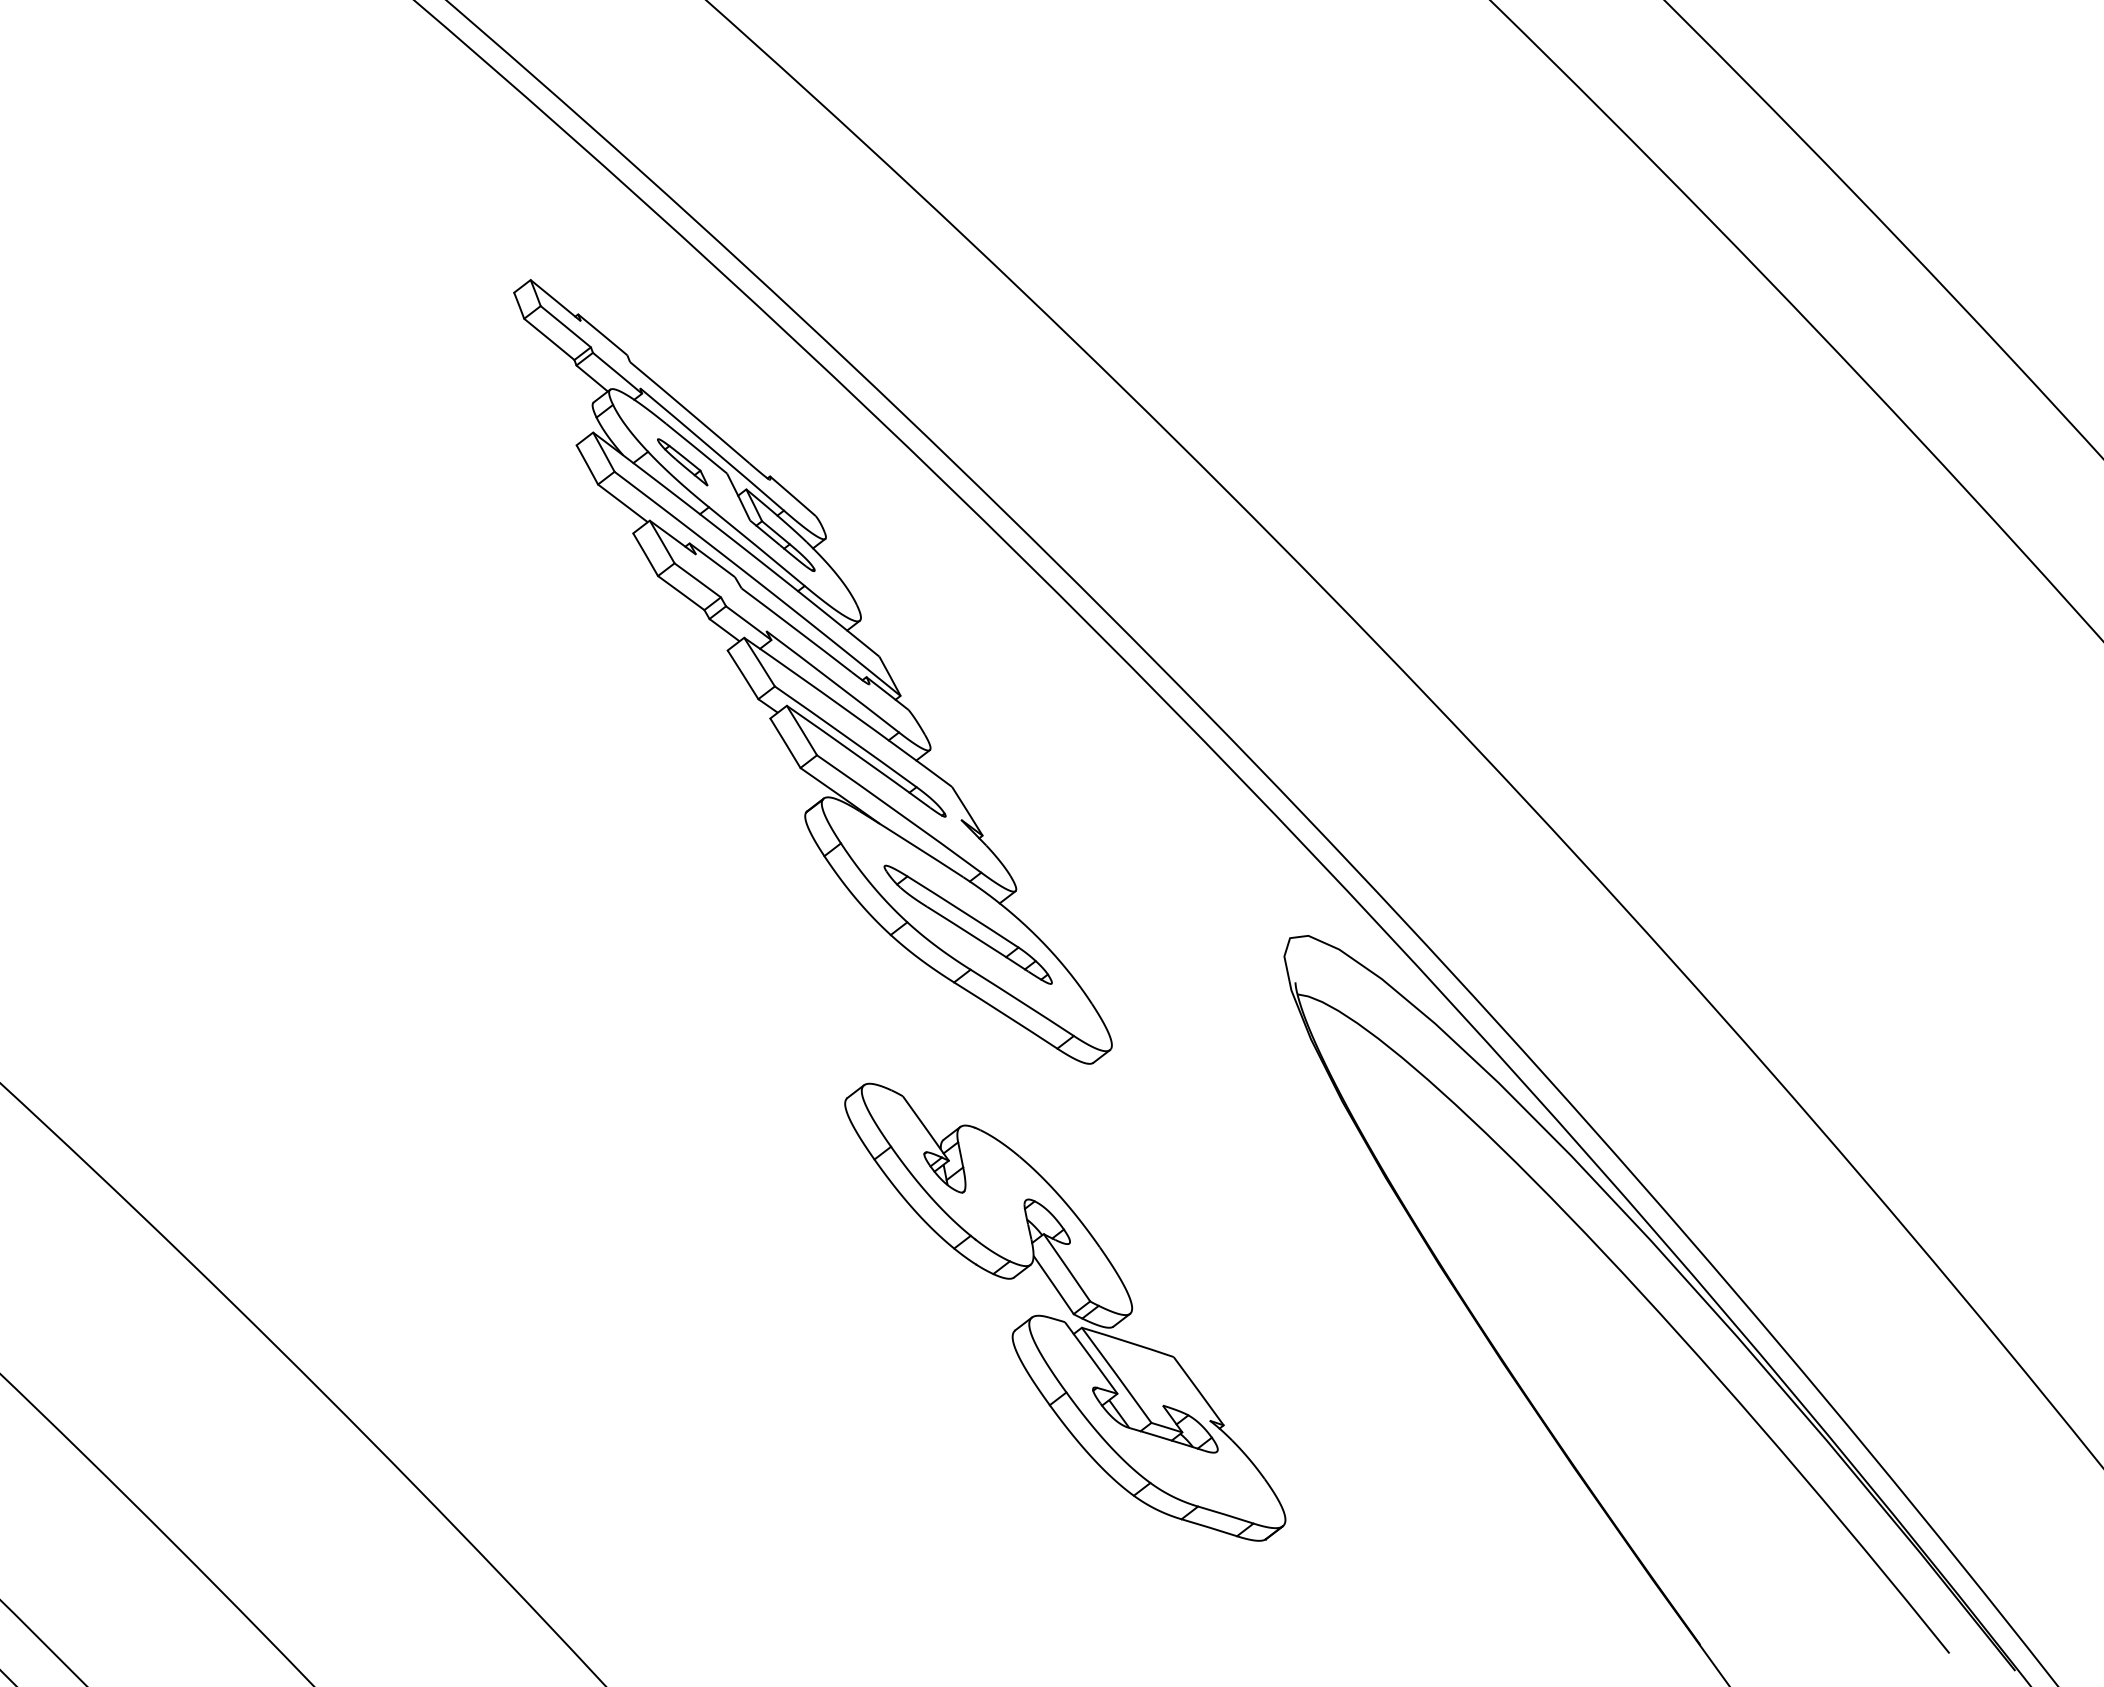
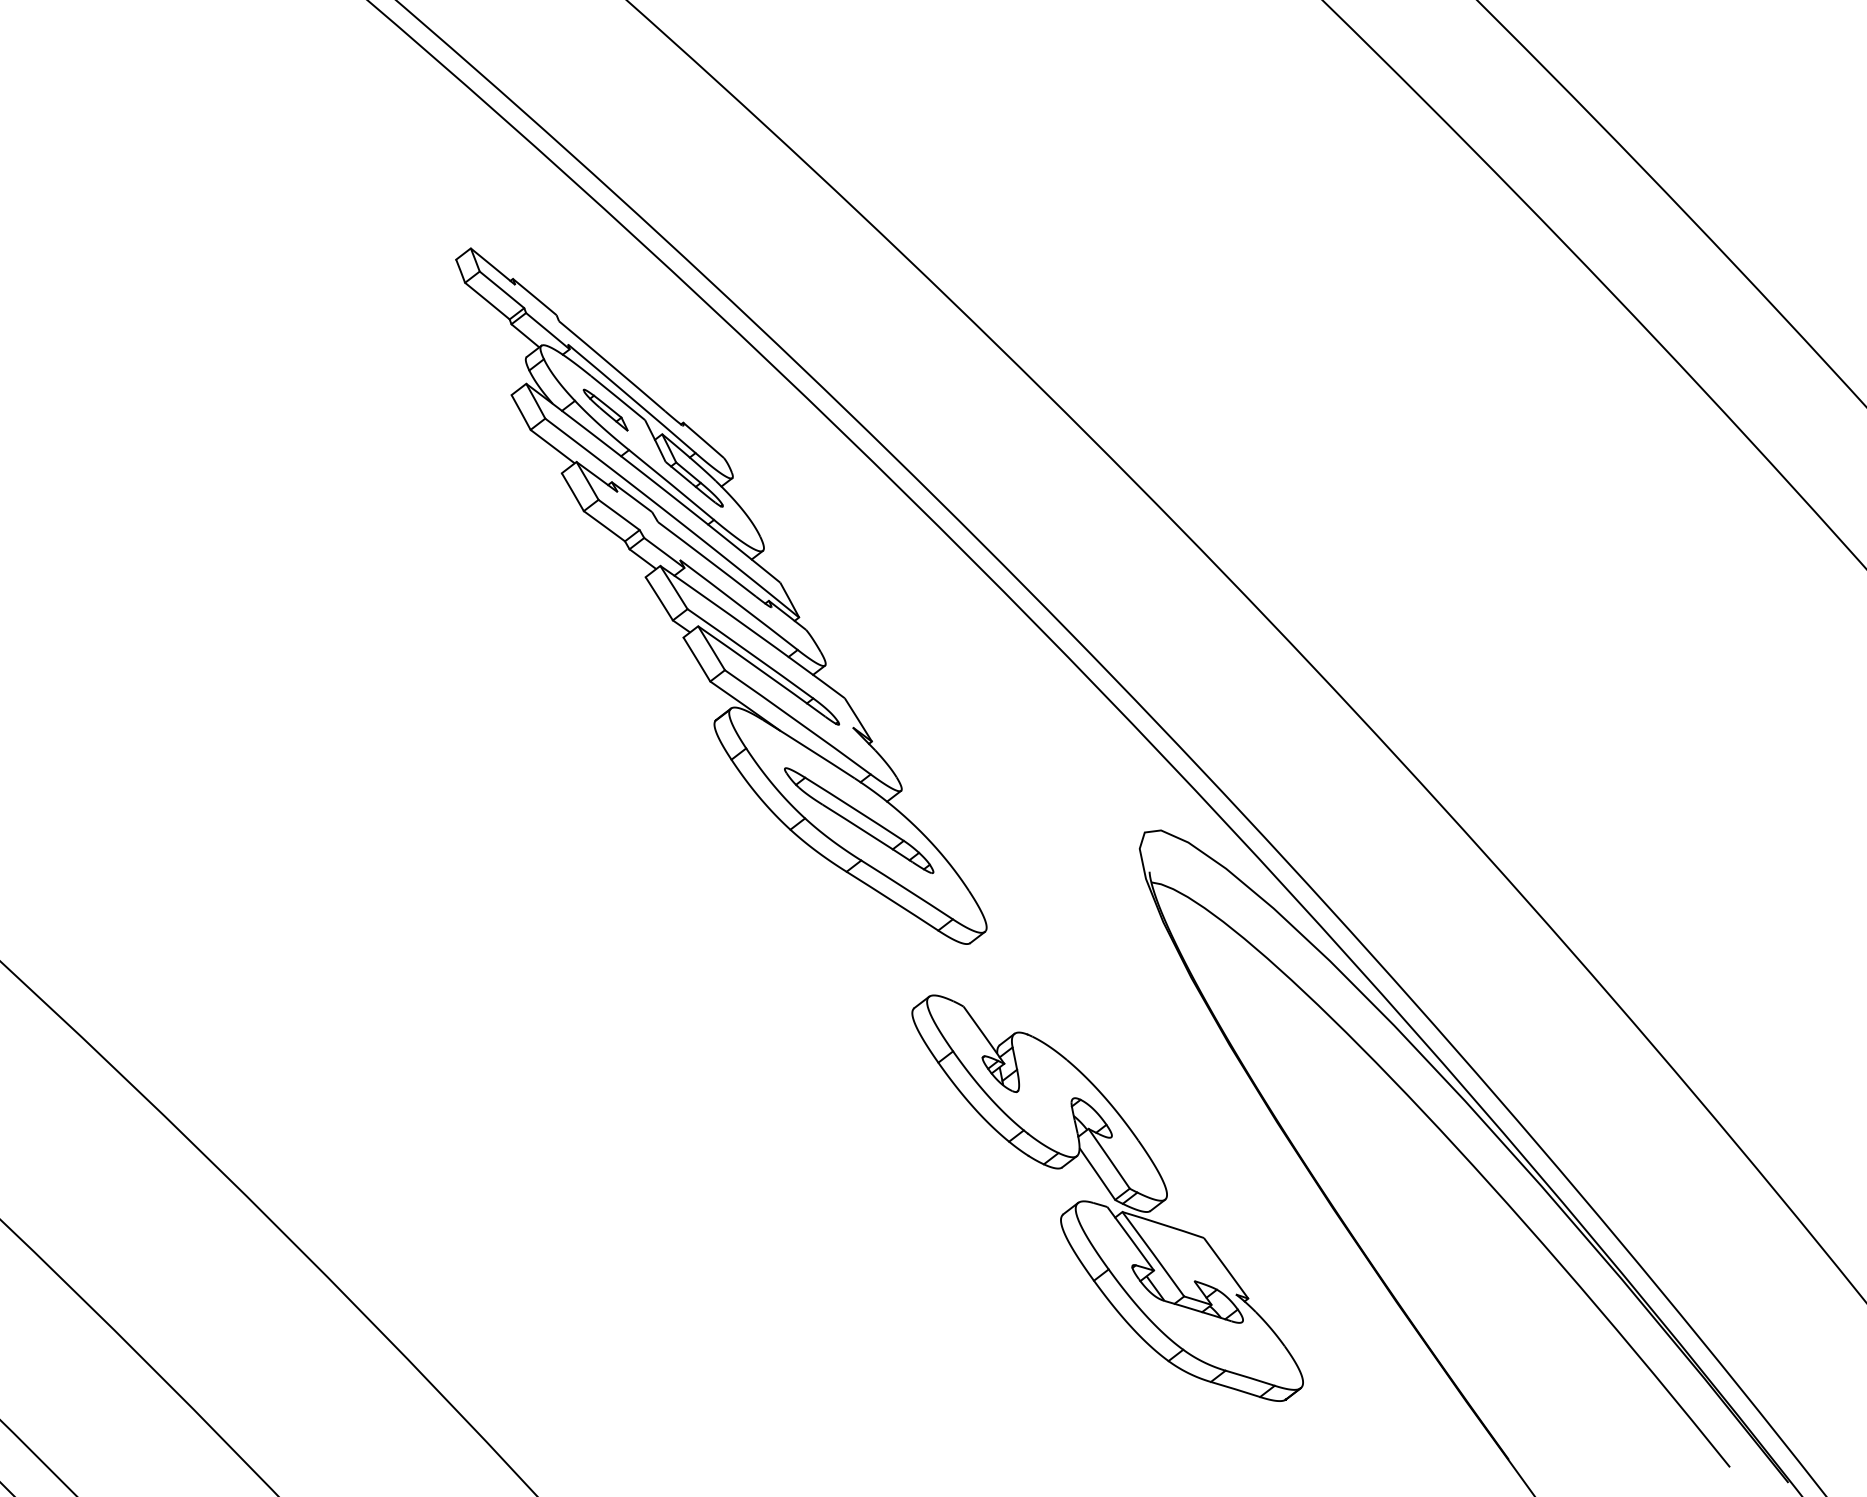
part: (1065, 1311) -> (1107, 1197), moved

